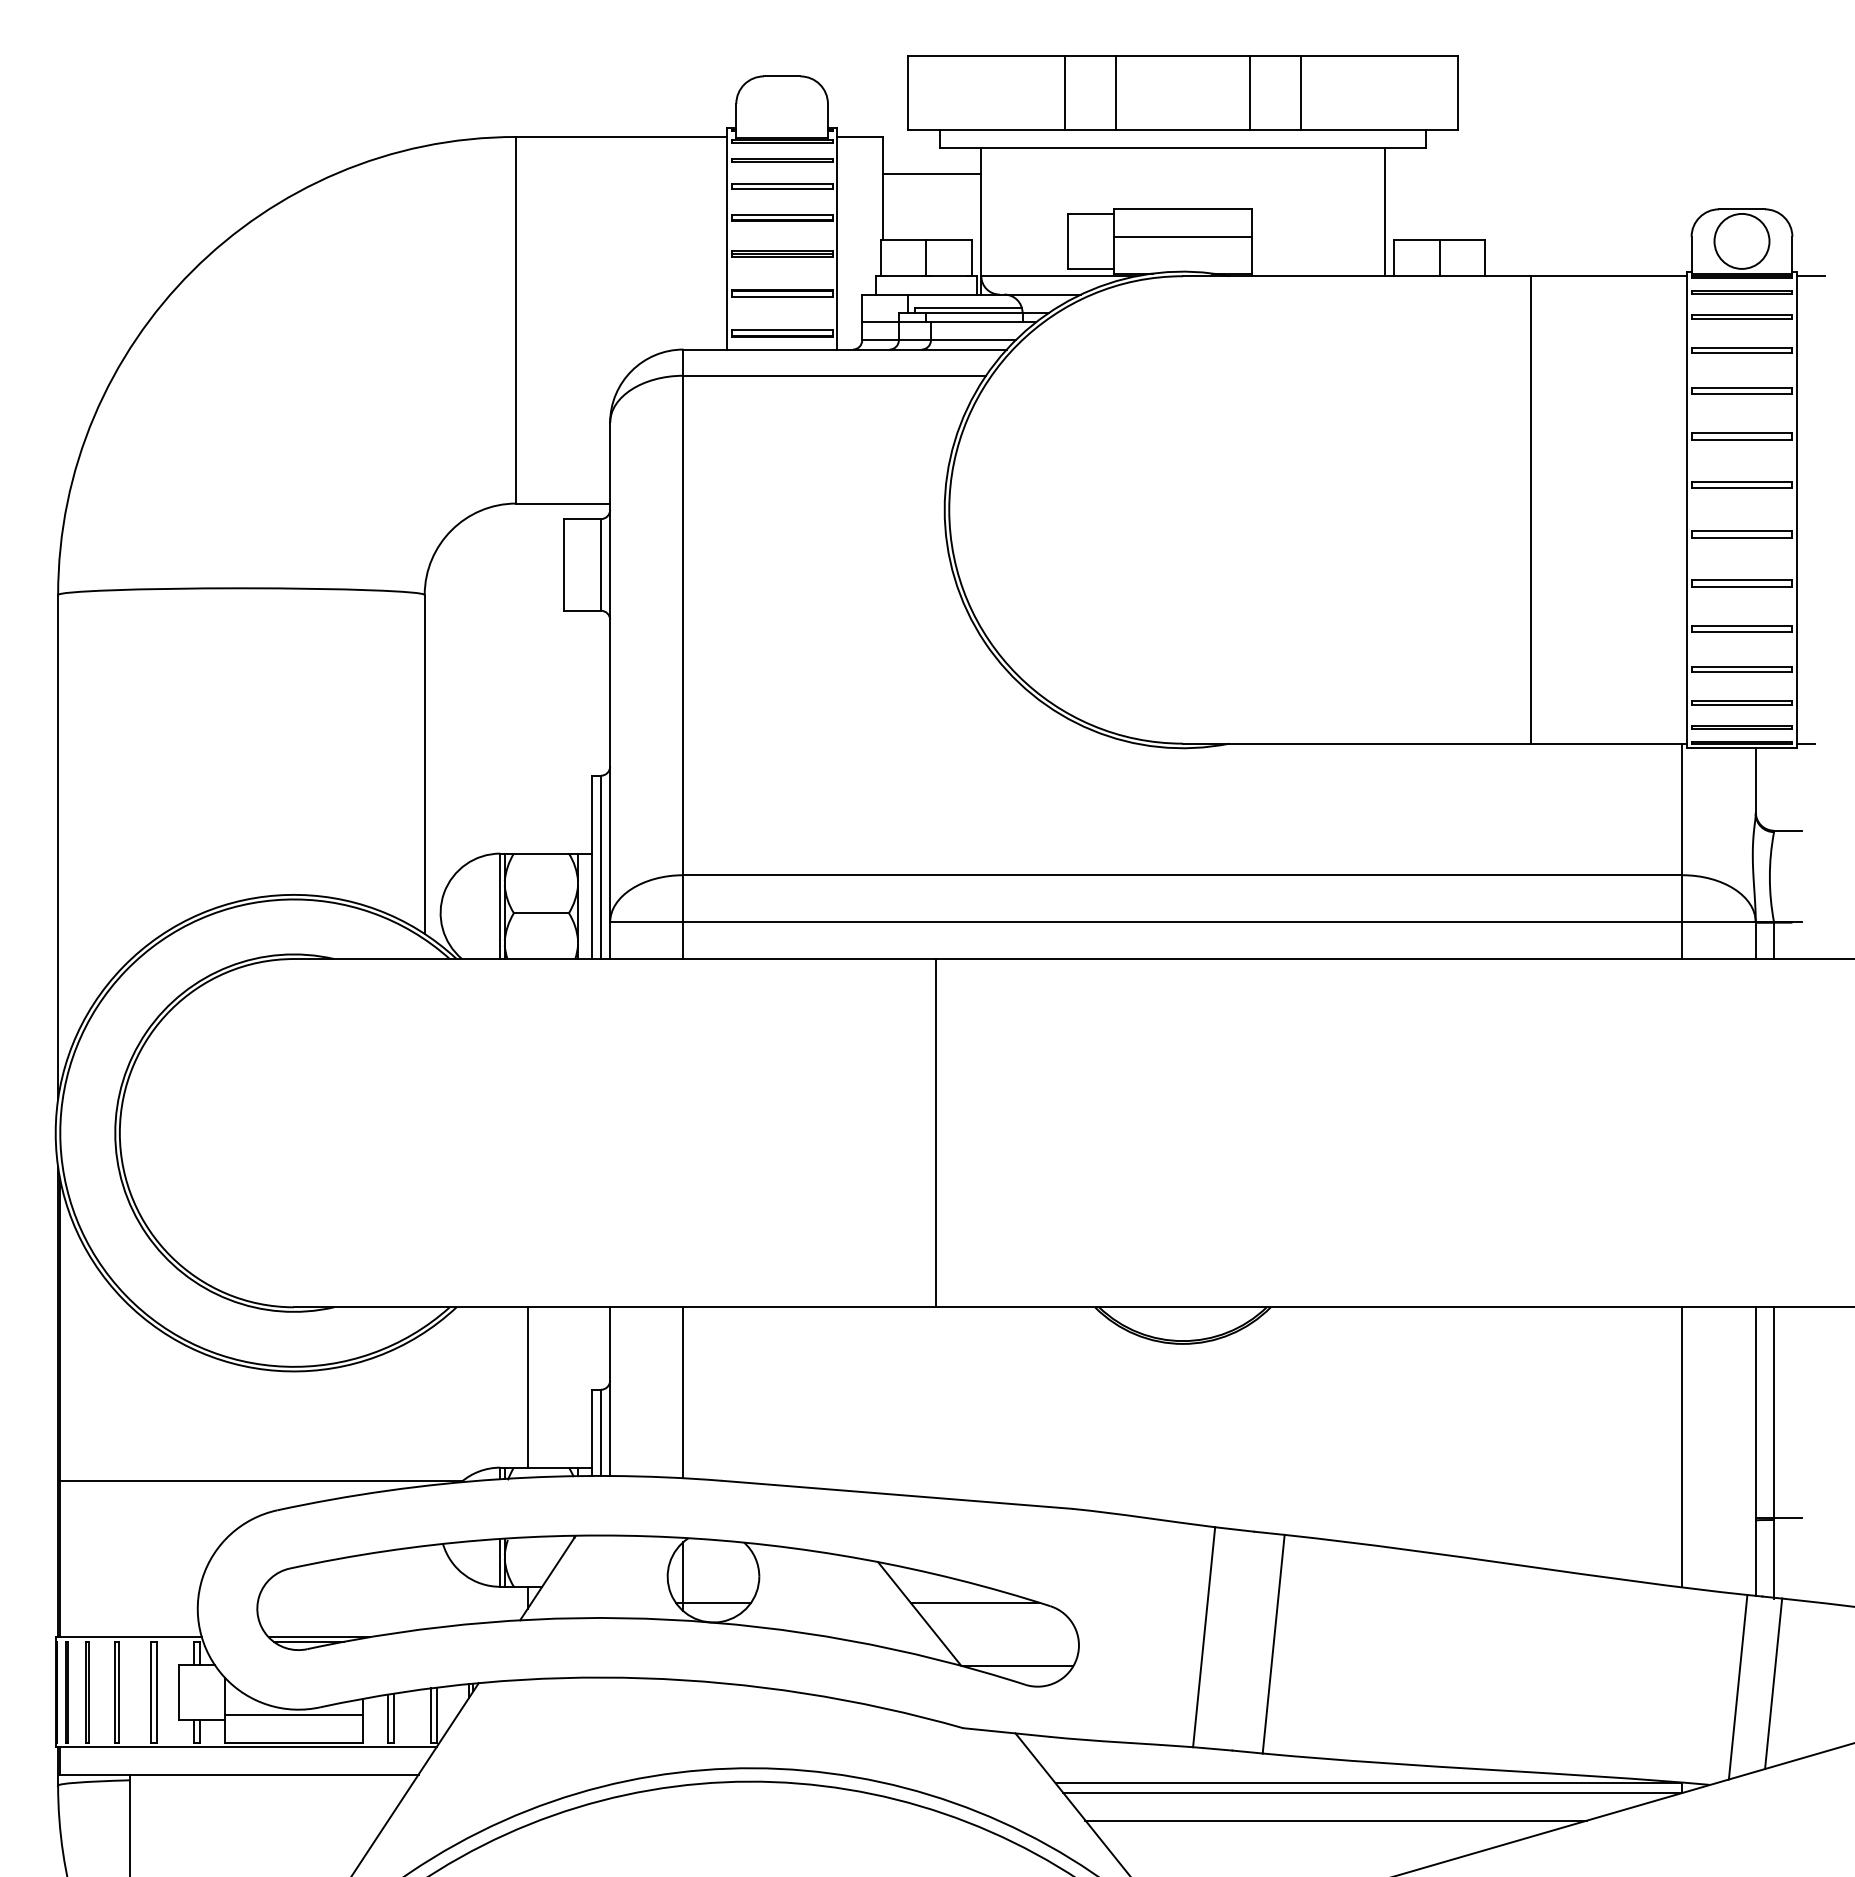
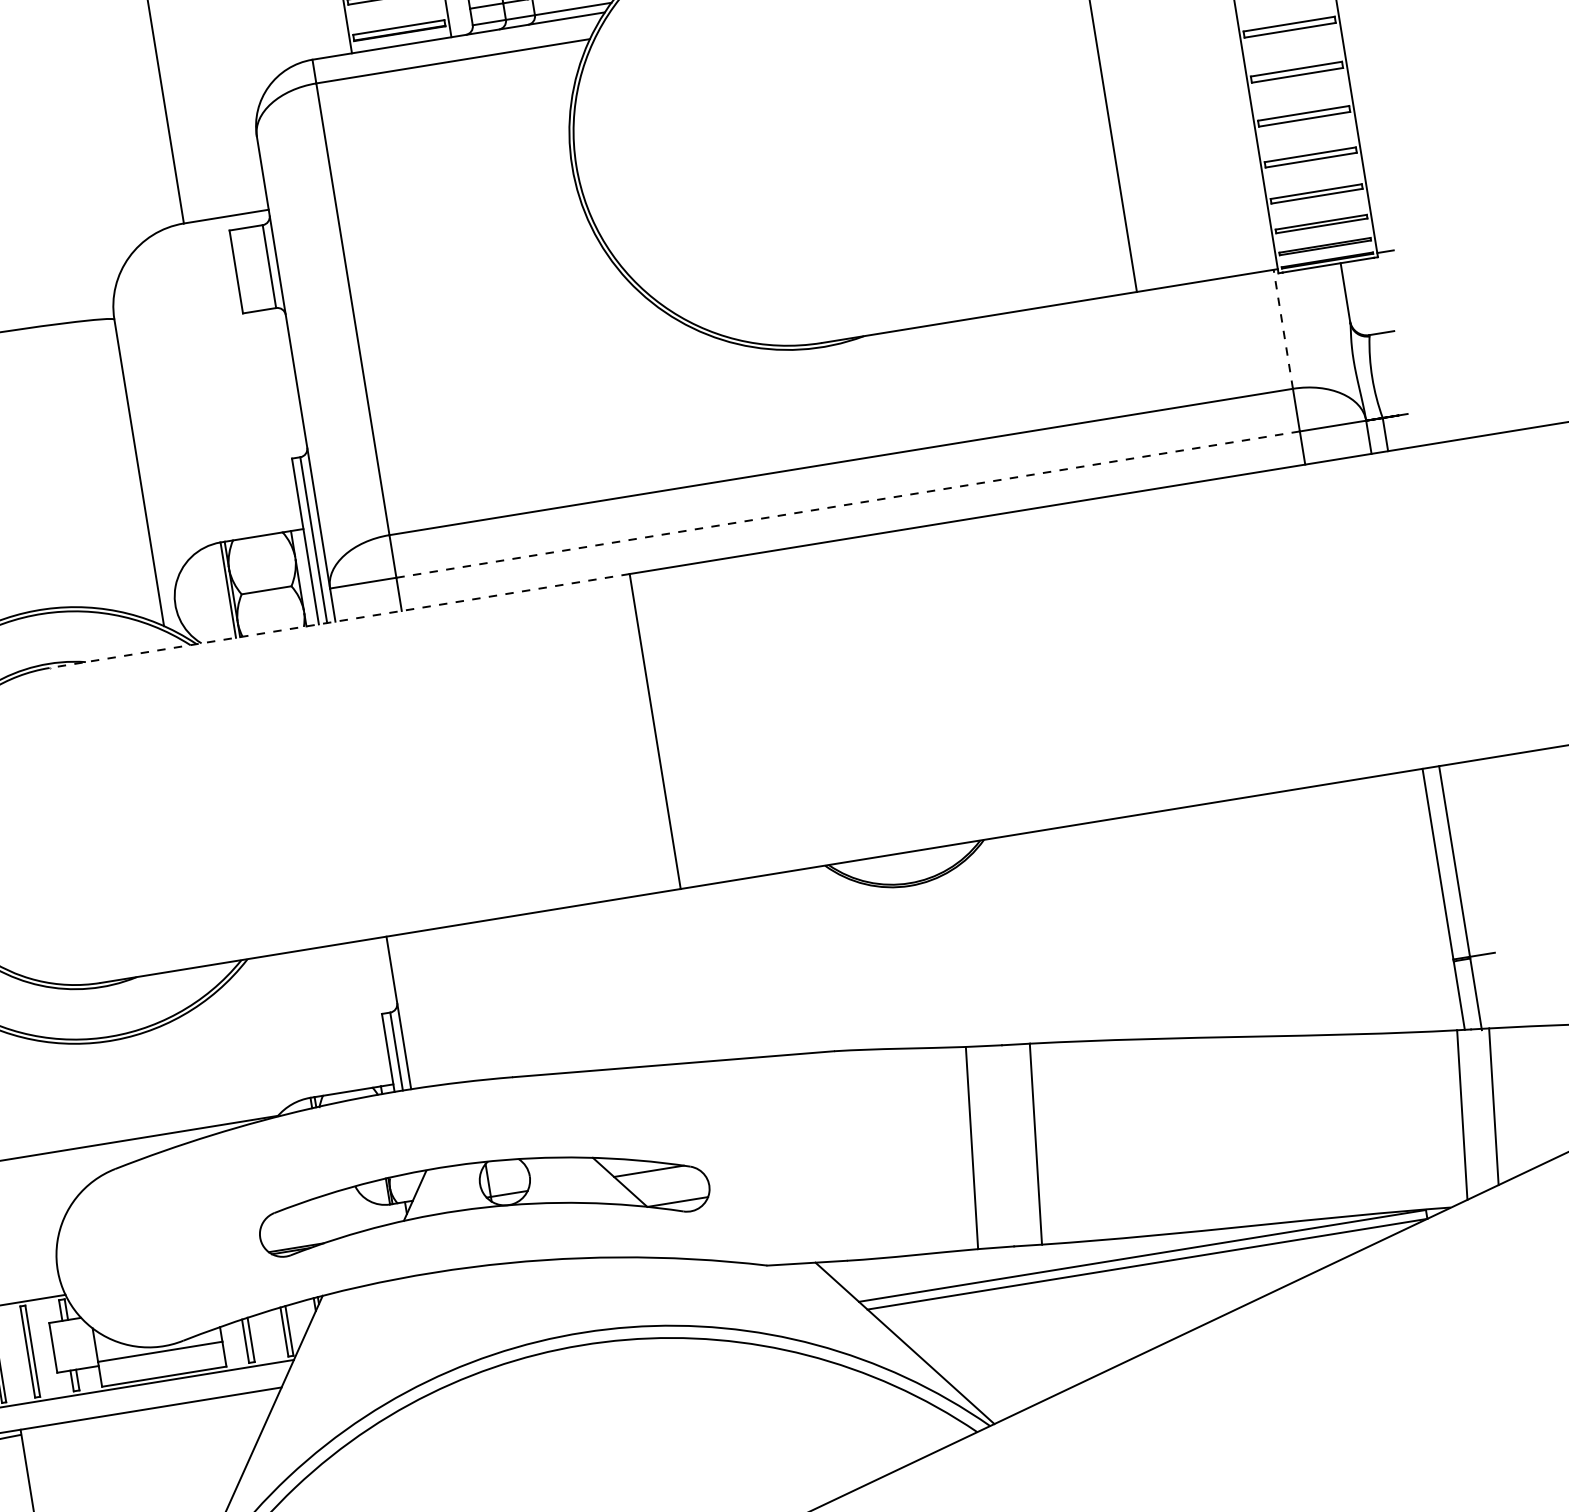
line: (1682, 809) -> (1283, 329), solid -> dashed
line: (1182, 922) -> (847, 504), solid -> dashed
line: (614, 959) -> (339, 621), solid -> dashed
line: (527, 1387) -> (323, 1021), removed
line: (683, 1392) -> (465, 1002), removed
line: (1682, 1447) -> (1376, 906), removed
part: (667, 1610) -> (482, 1202), size x0.6
line: (1336, 1820) -> (1118, 1294), removed

